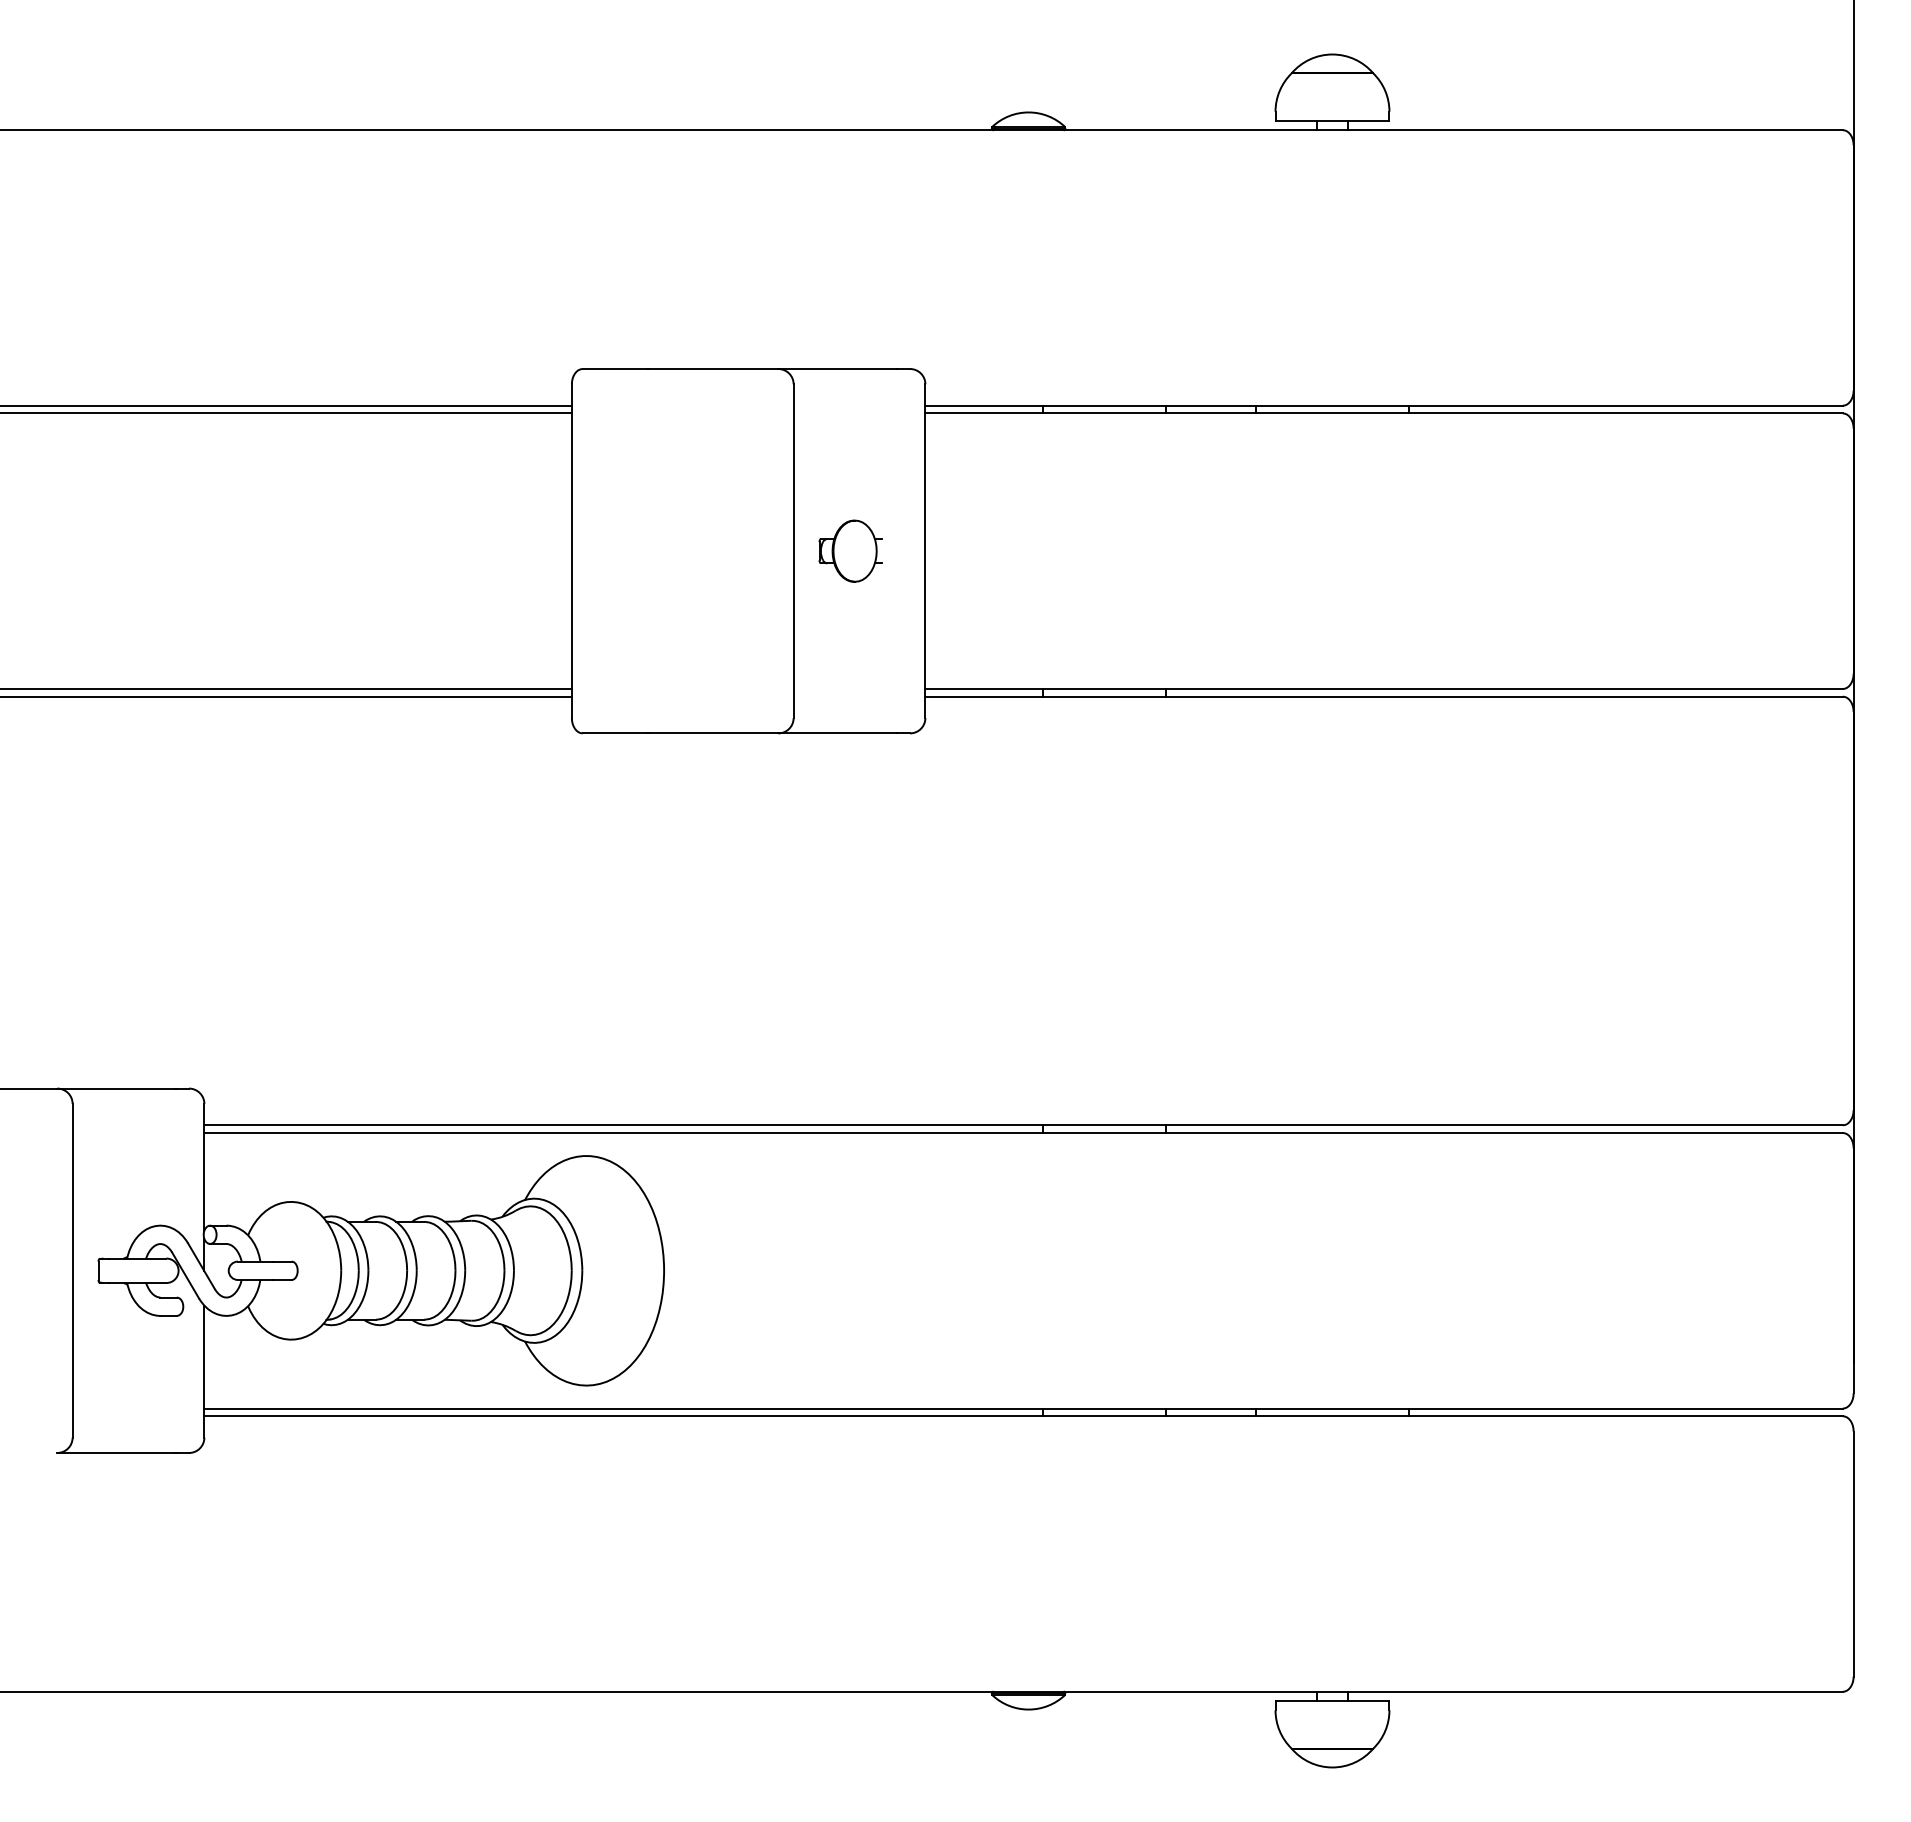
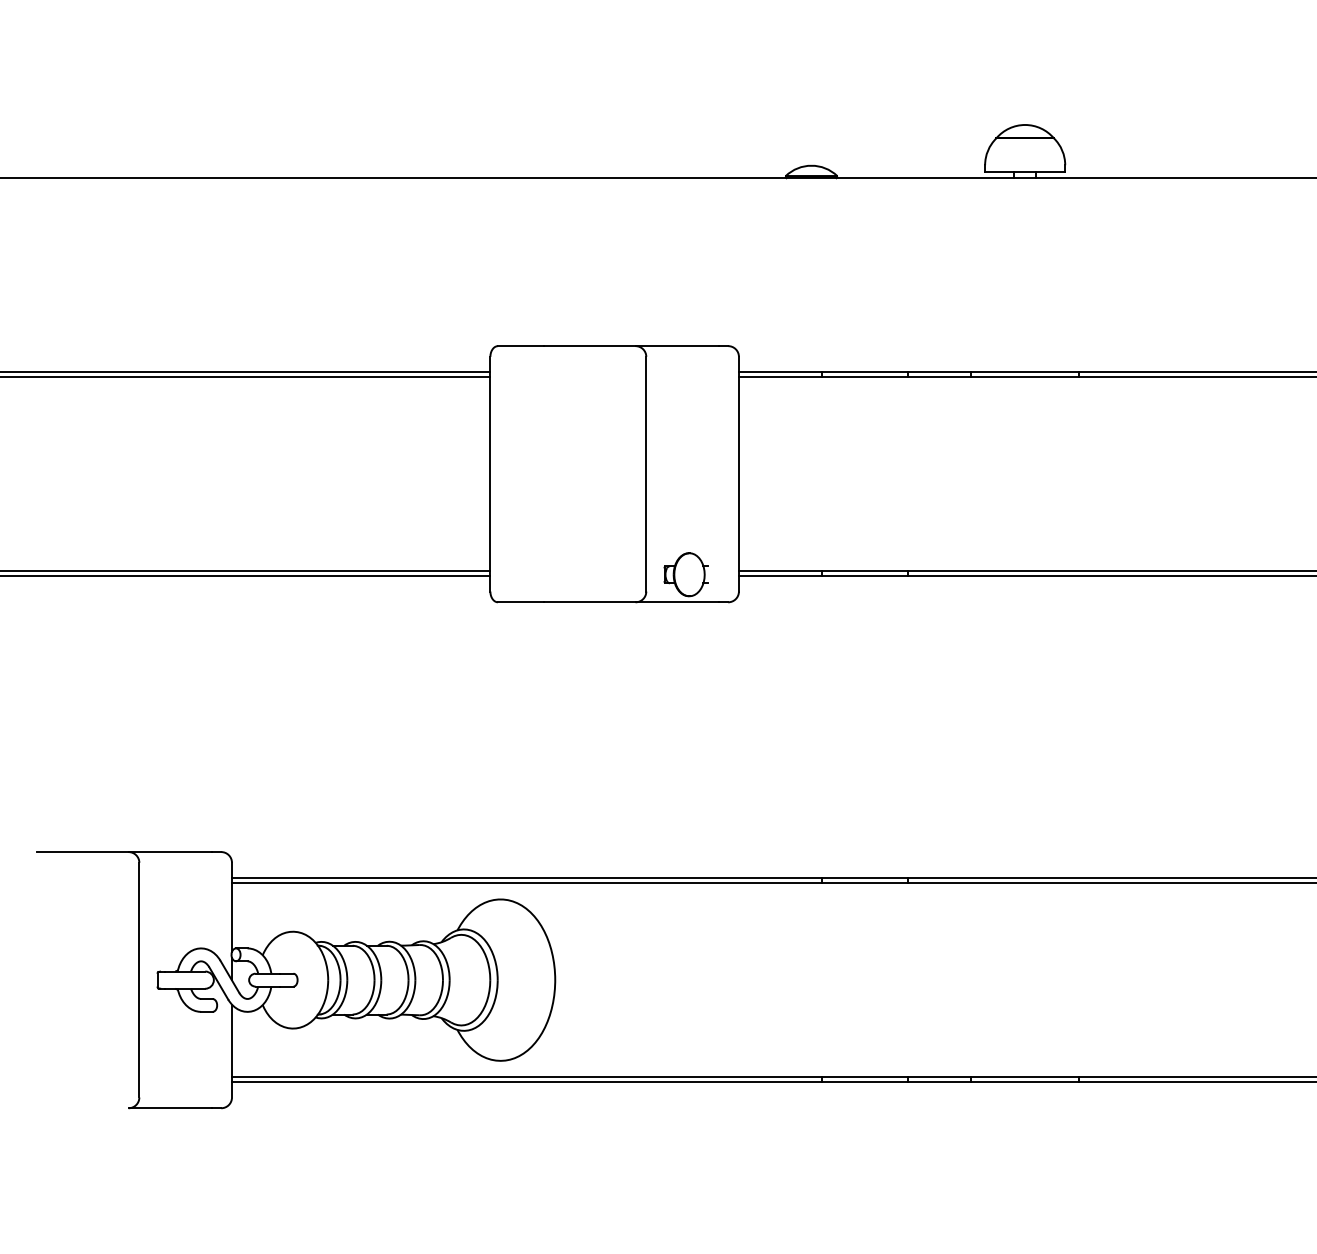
part: (850, 550) -> (686, 574), moved

